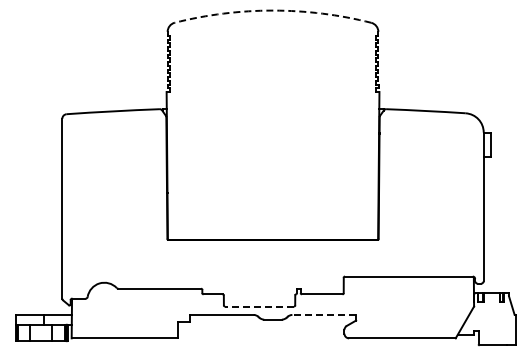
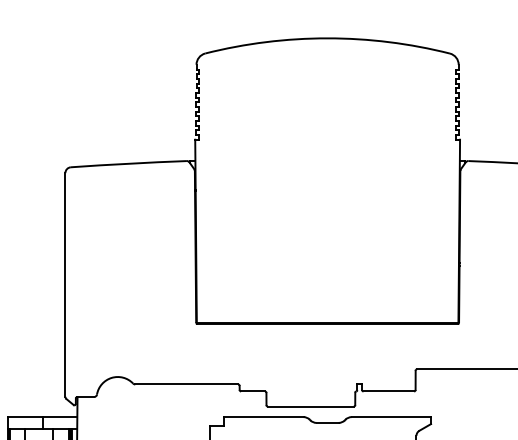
arc: (273, 10) -> (328, 38), dashed -> solid
line: (259, 306) -> (310, 406), dashed -> solid
line: (324, 314) -> (391, 416), dashed -> solid

